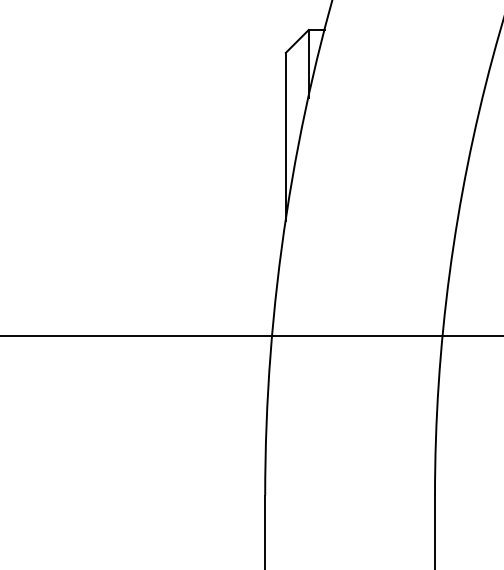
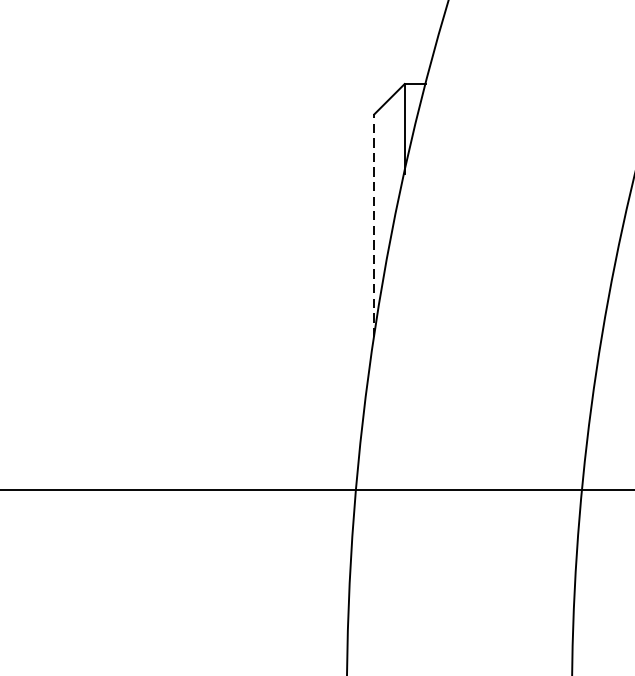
line: (285, 136) -> (373, 225), solid -> dashed

